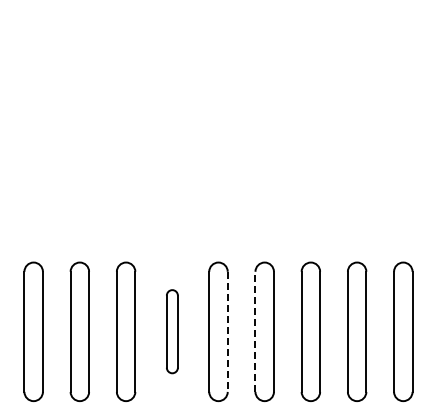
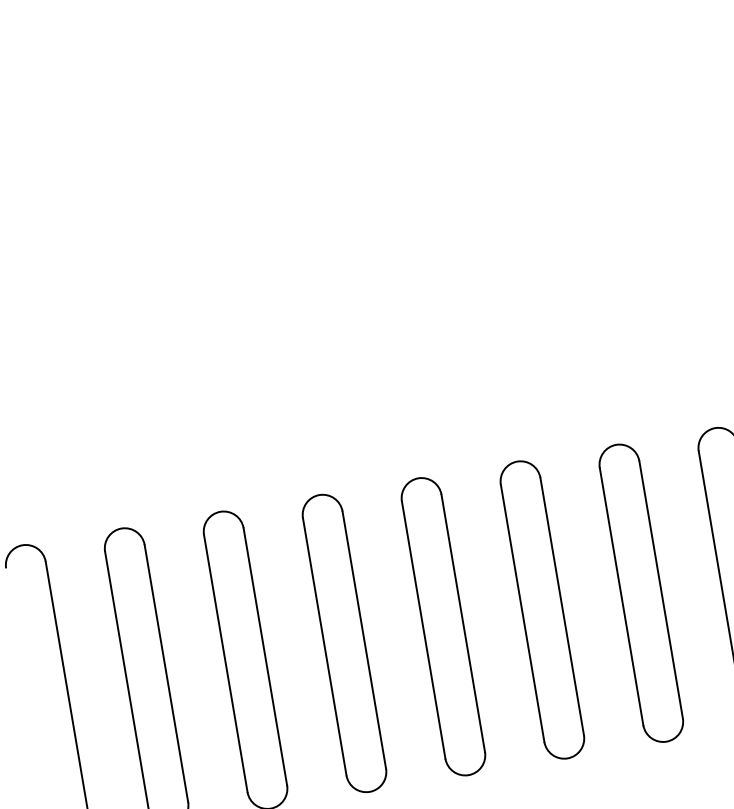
part: (172, 331) -> (443, 625), size x1.67
line: (255, 331) -> (621, 595), dashed -> solid
line: (227, 332) -> (561, 608), dashed -> solid

